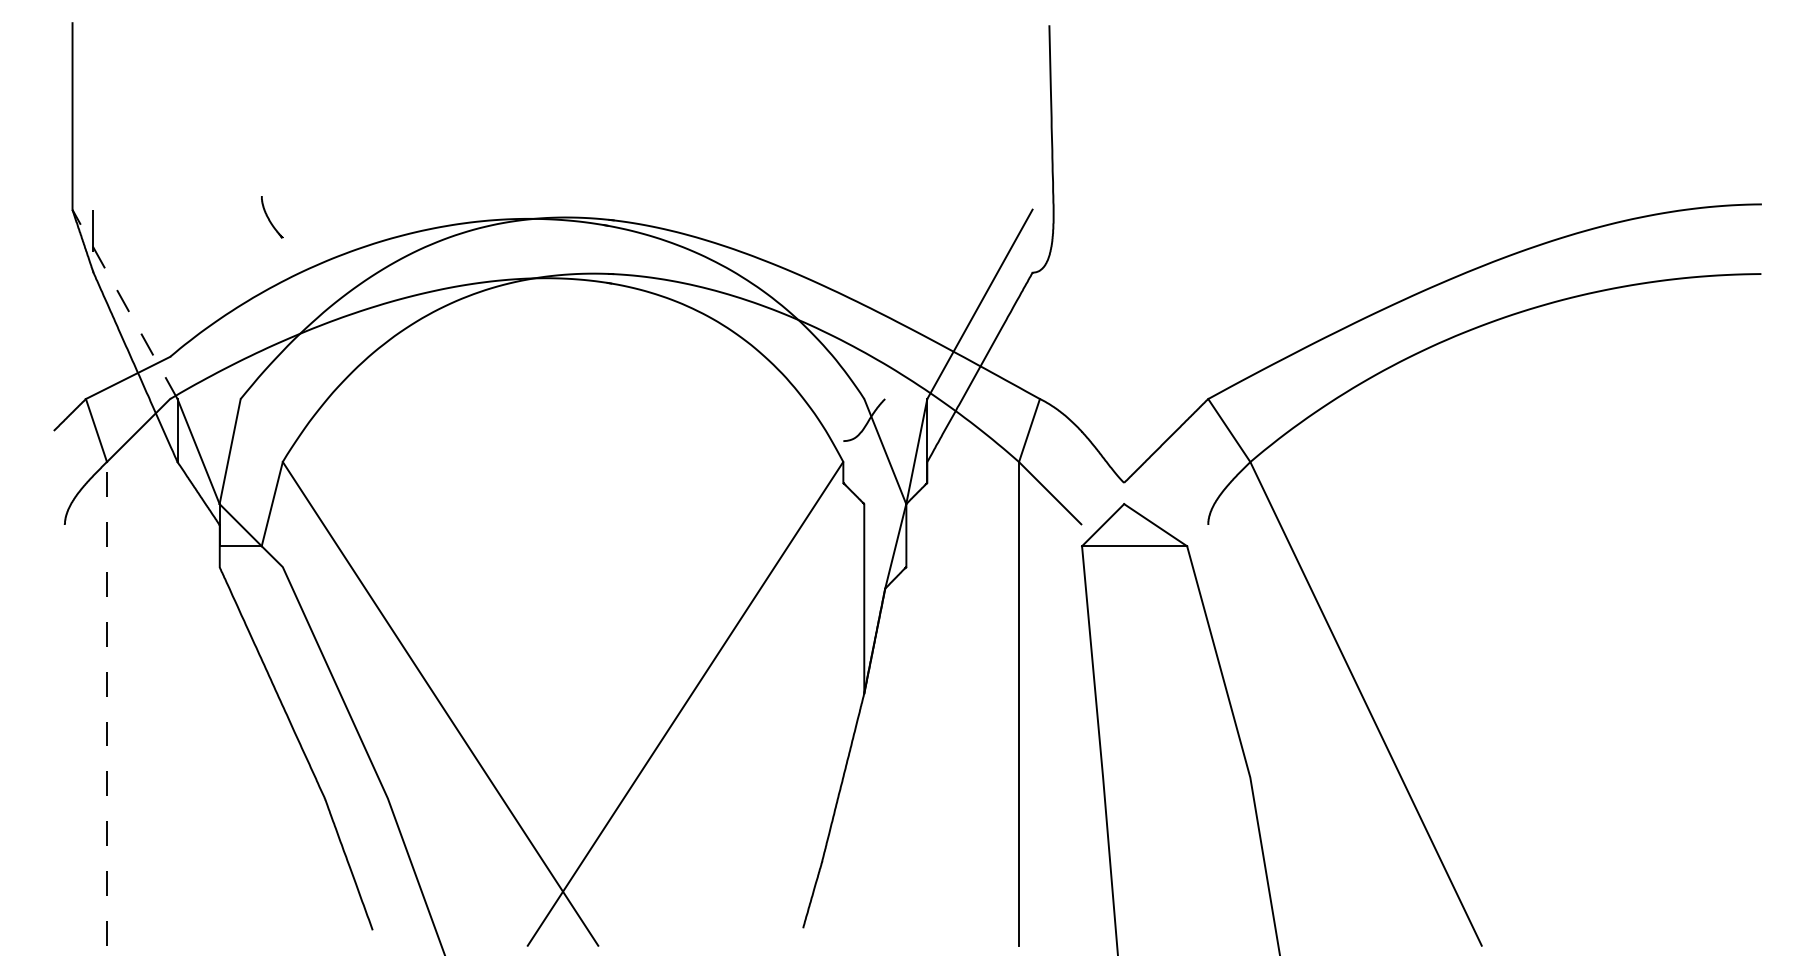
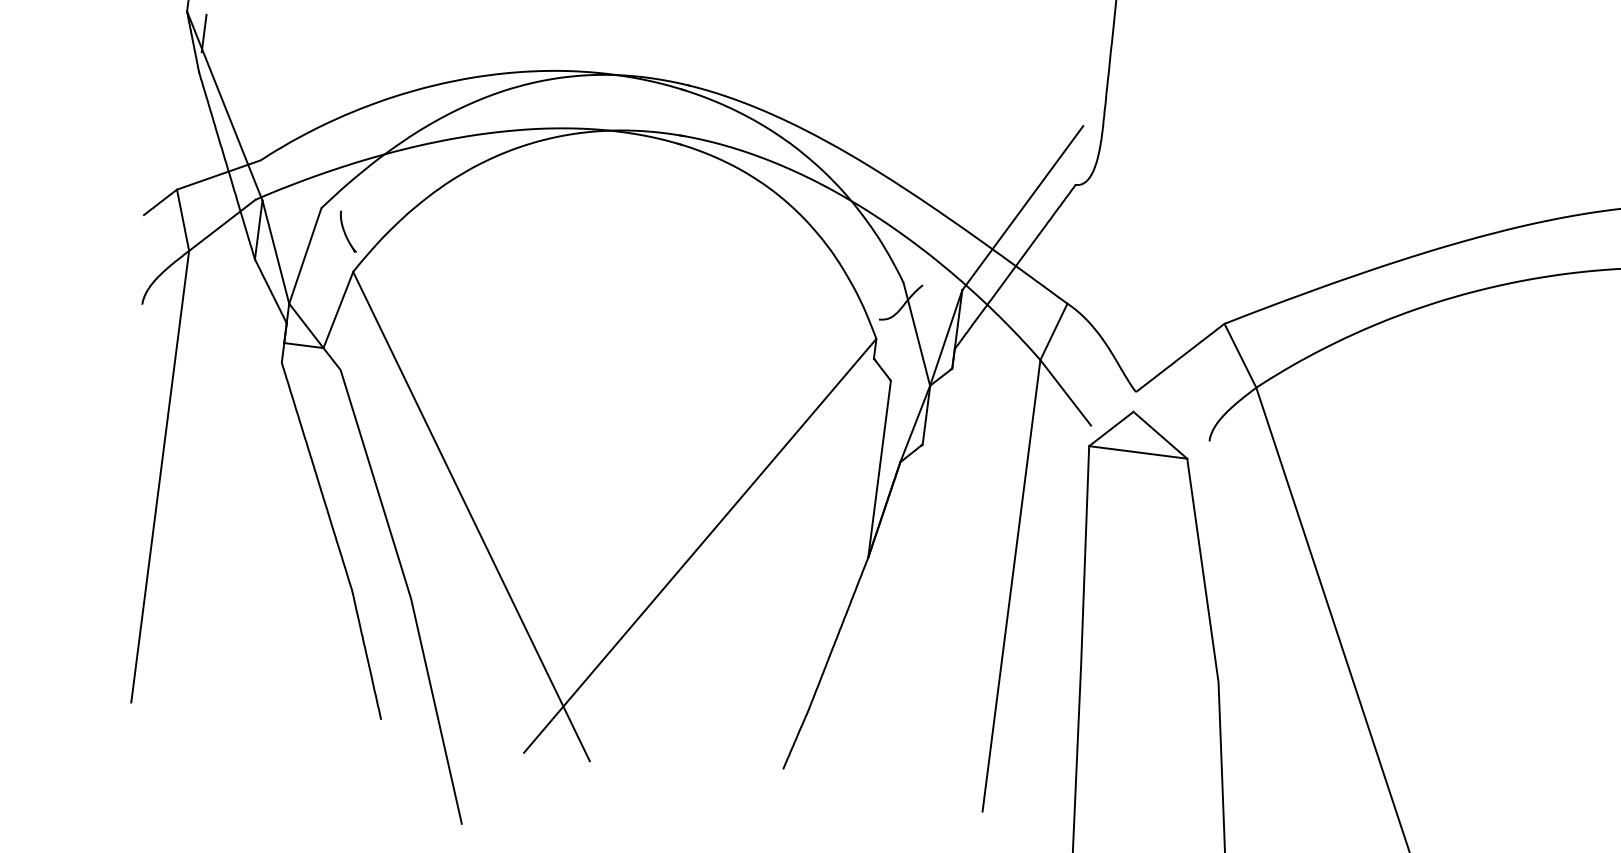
curve: (269, 218) -> (345, 232), moved
line: (124, 303) -> (224, 105), dashed -> solid
line: (107, 703) -> (160, 476), dashed -> solid

